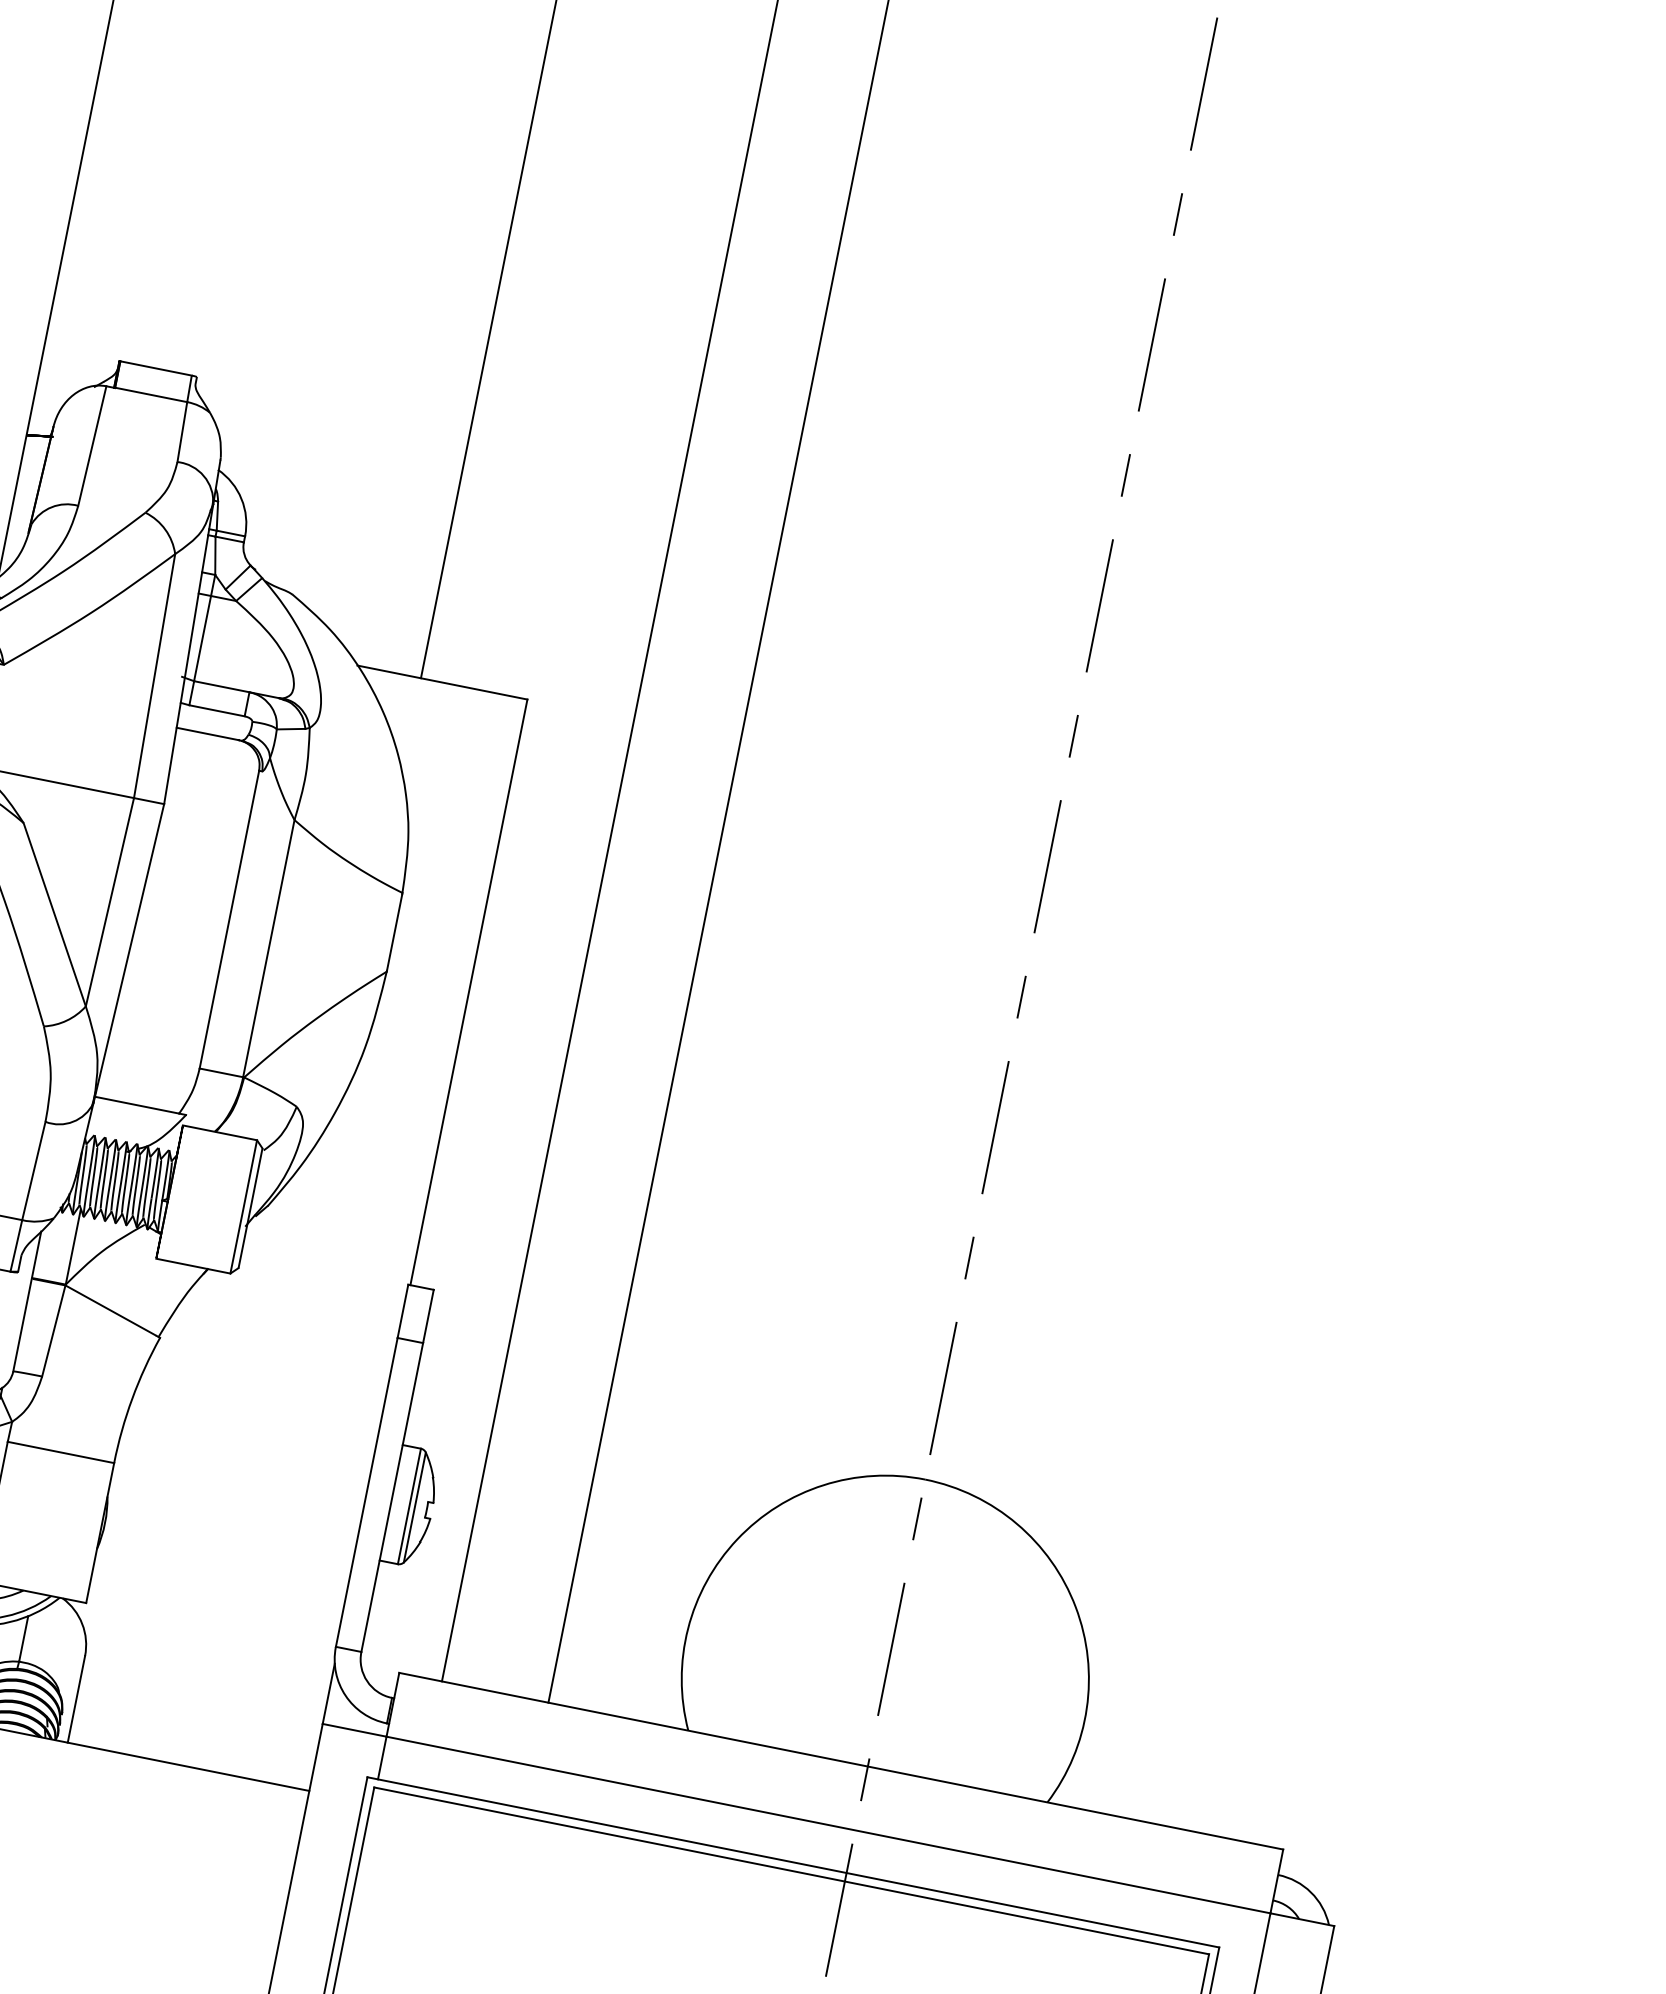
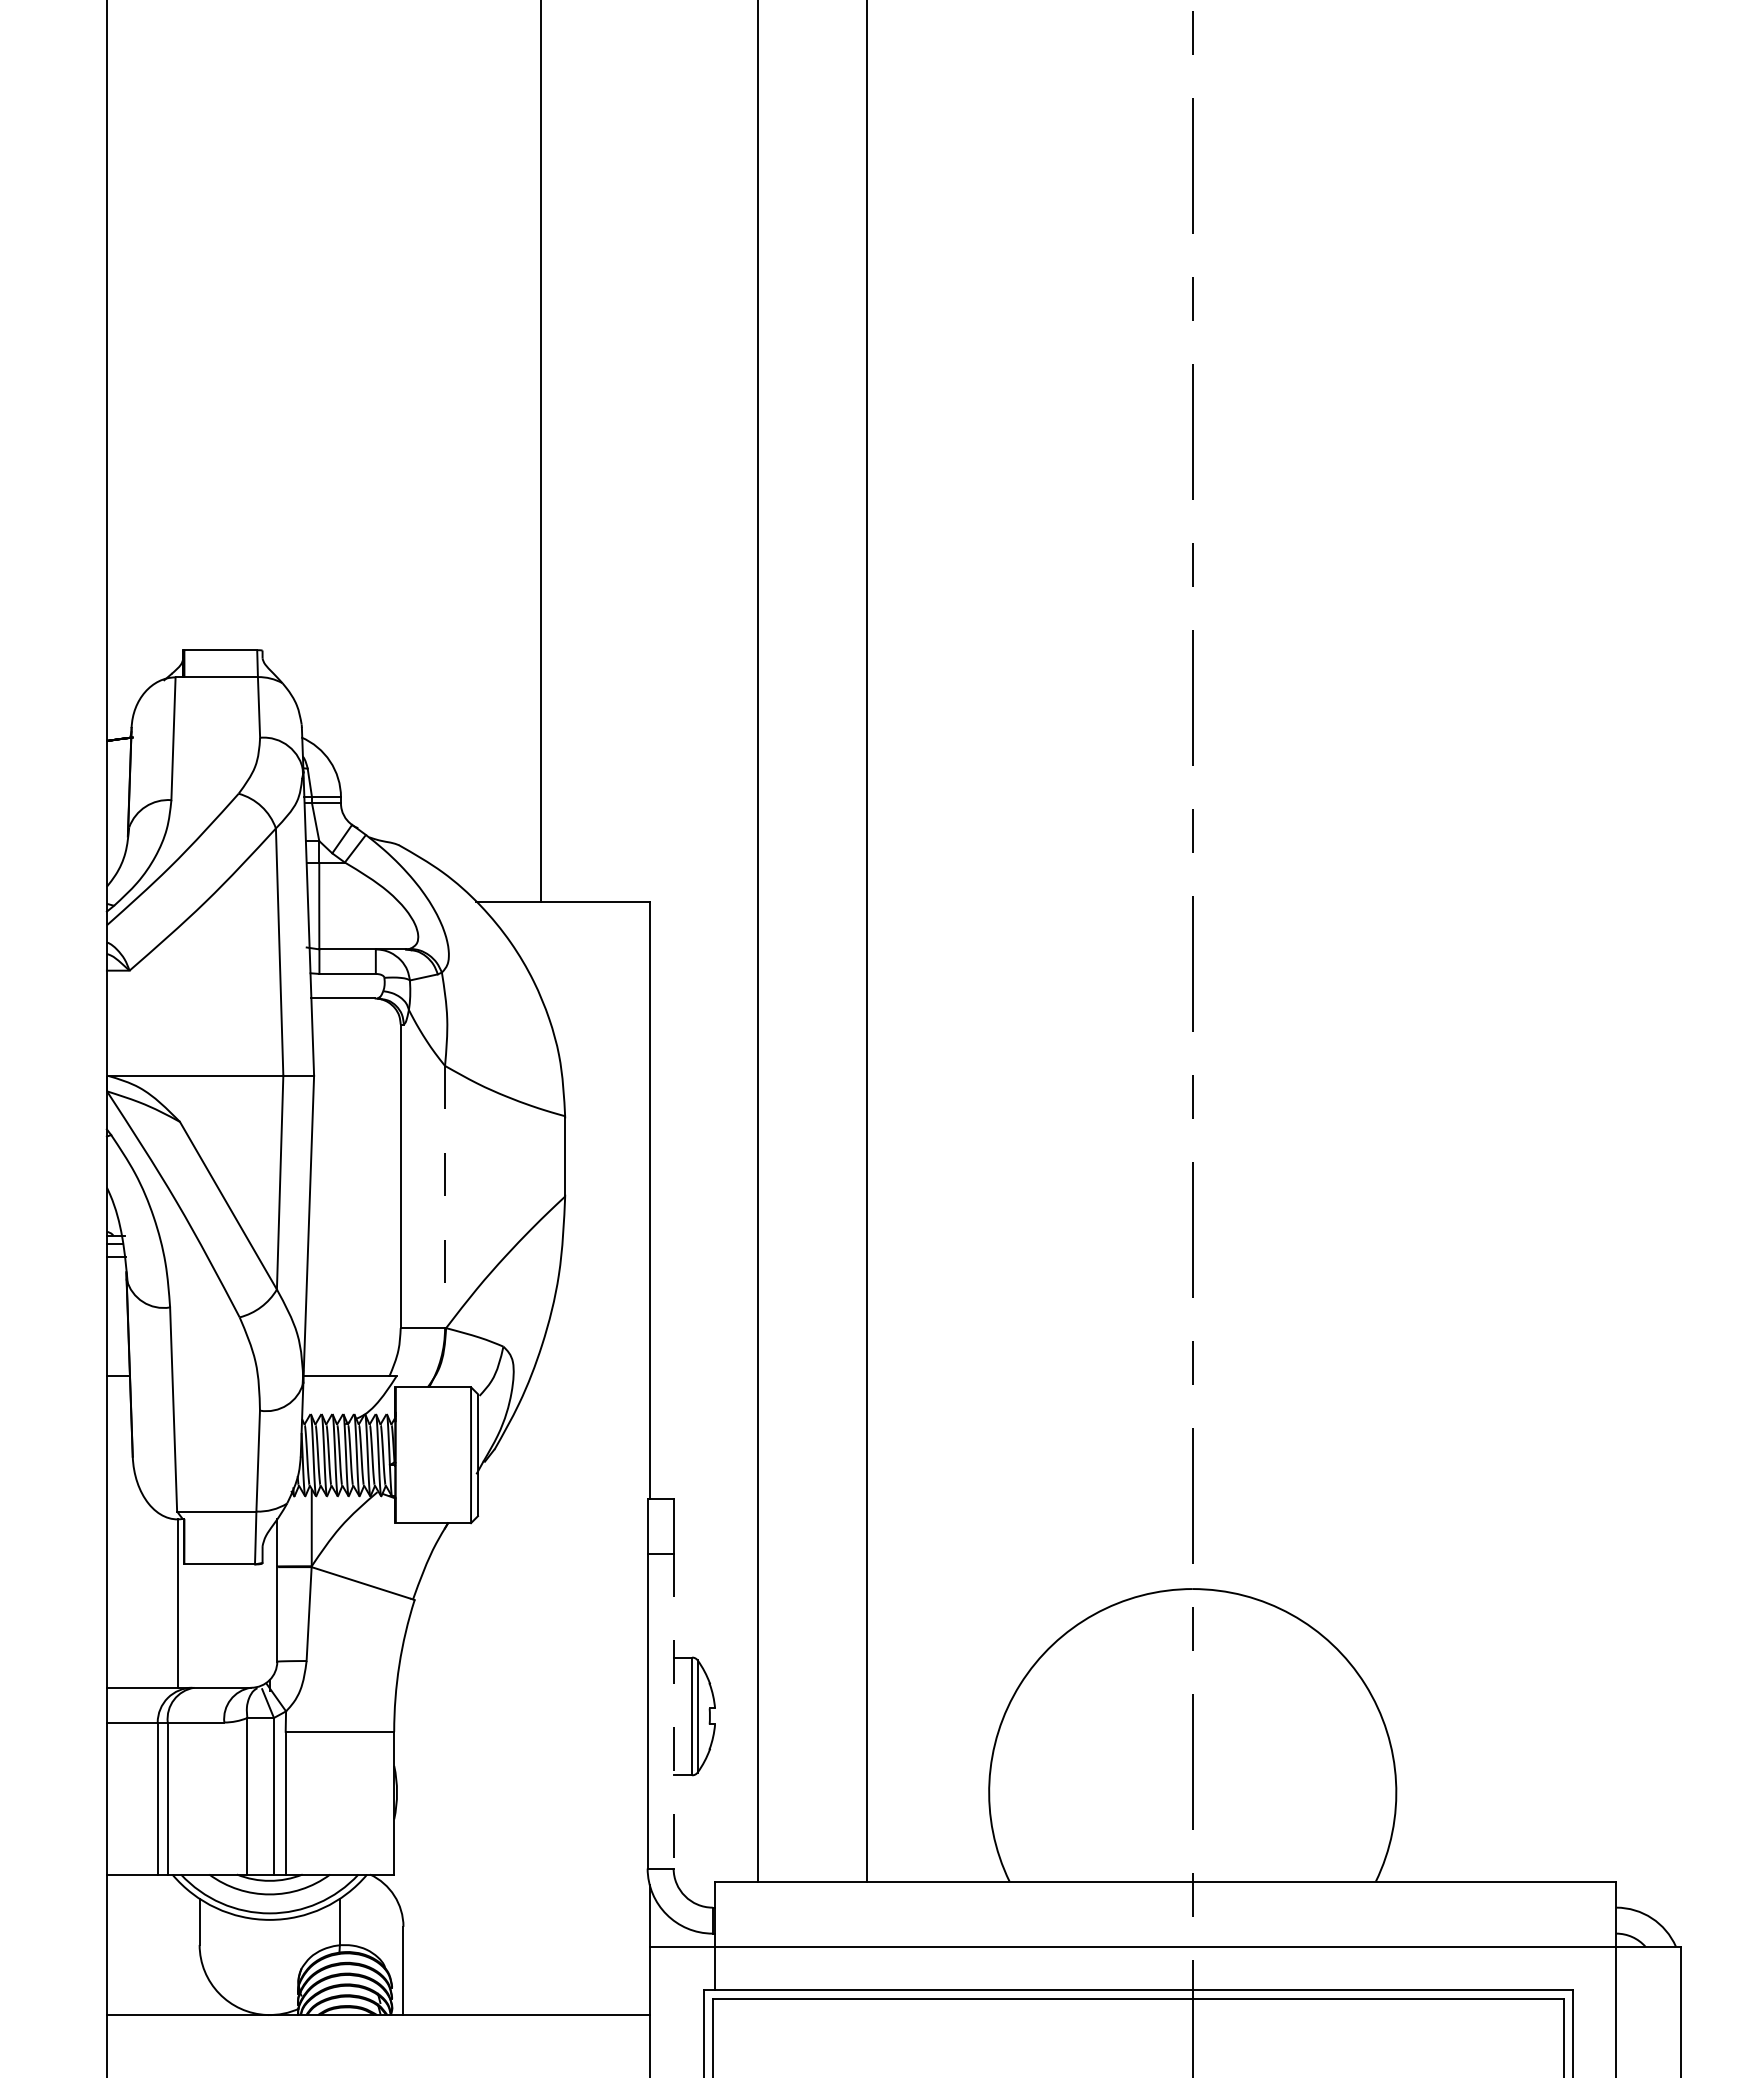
line: (269, 949) -> (445, 1197), solid -> dashed
line: (392, 1497) -> (673, 1711), solid -> dashed

